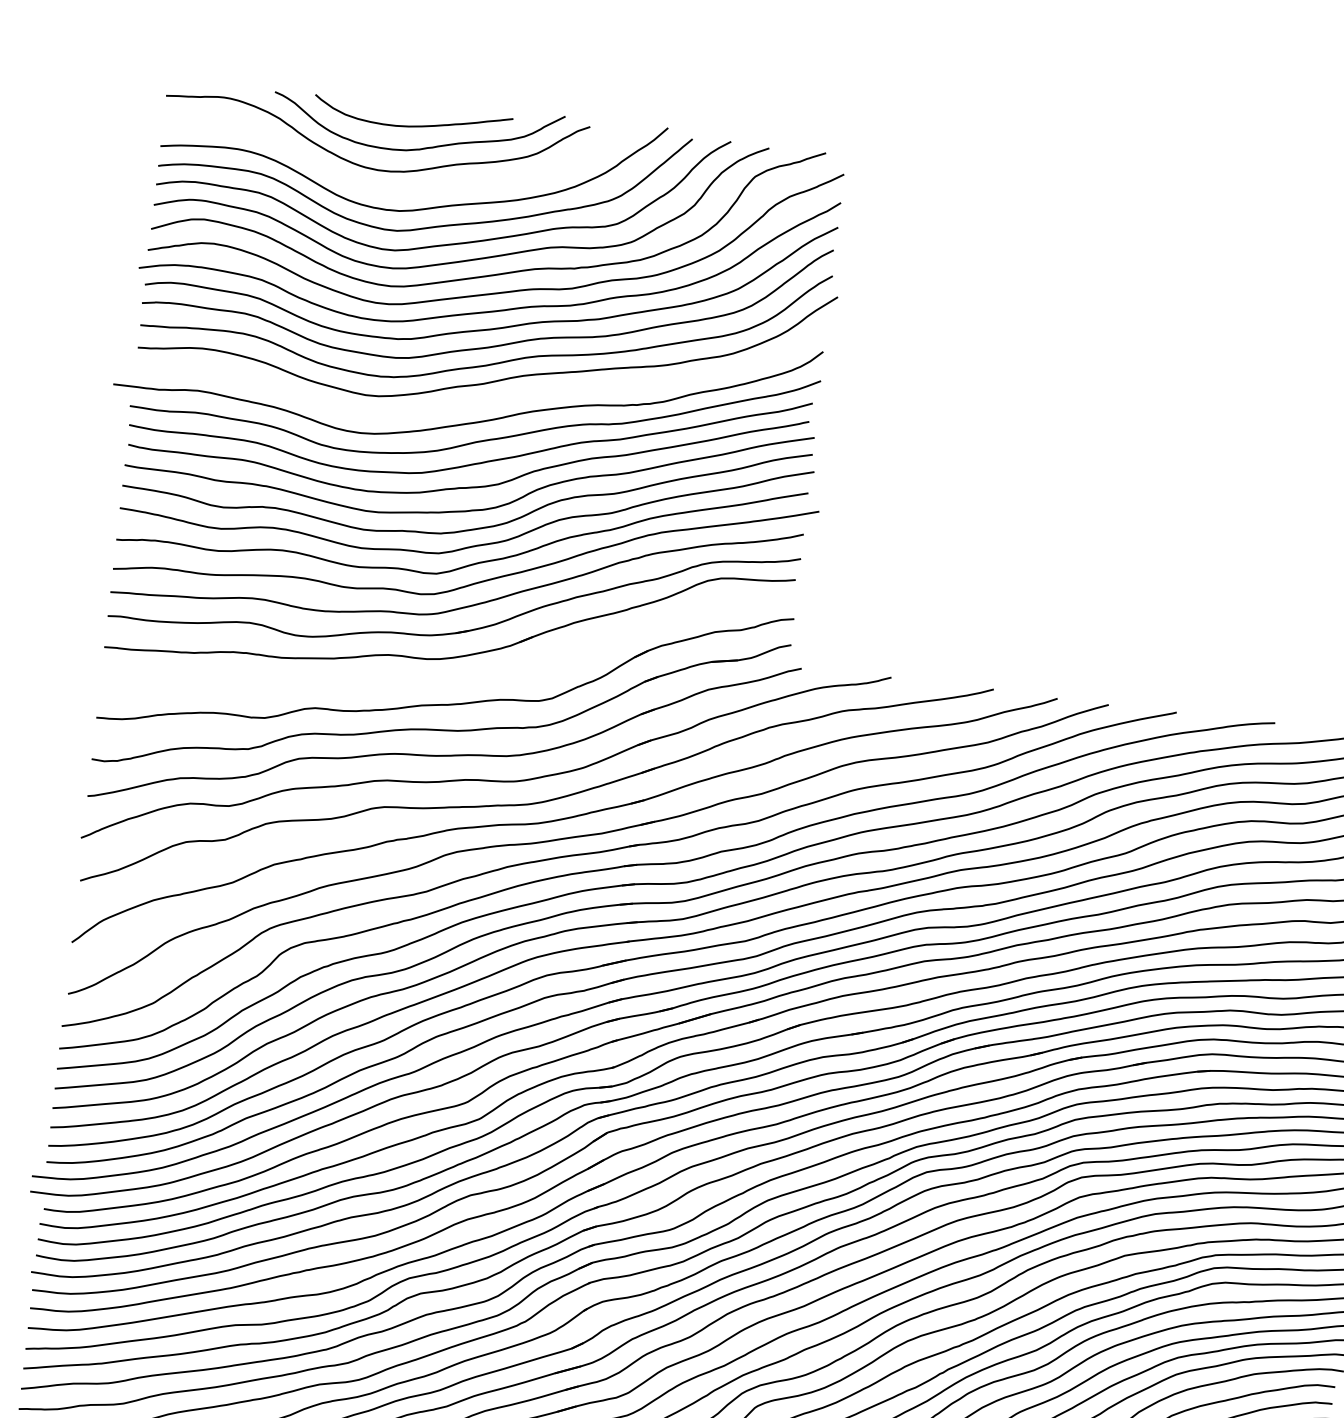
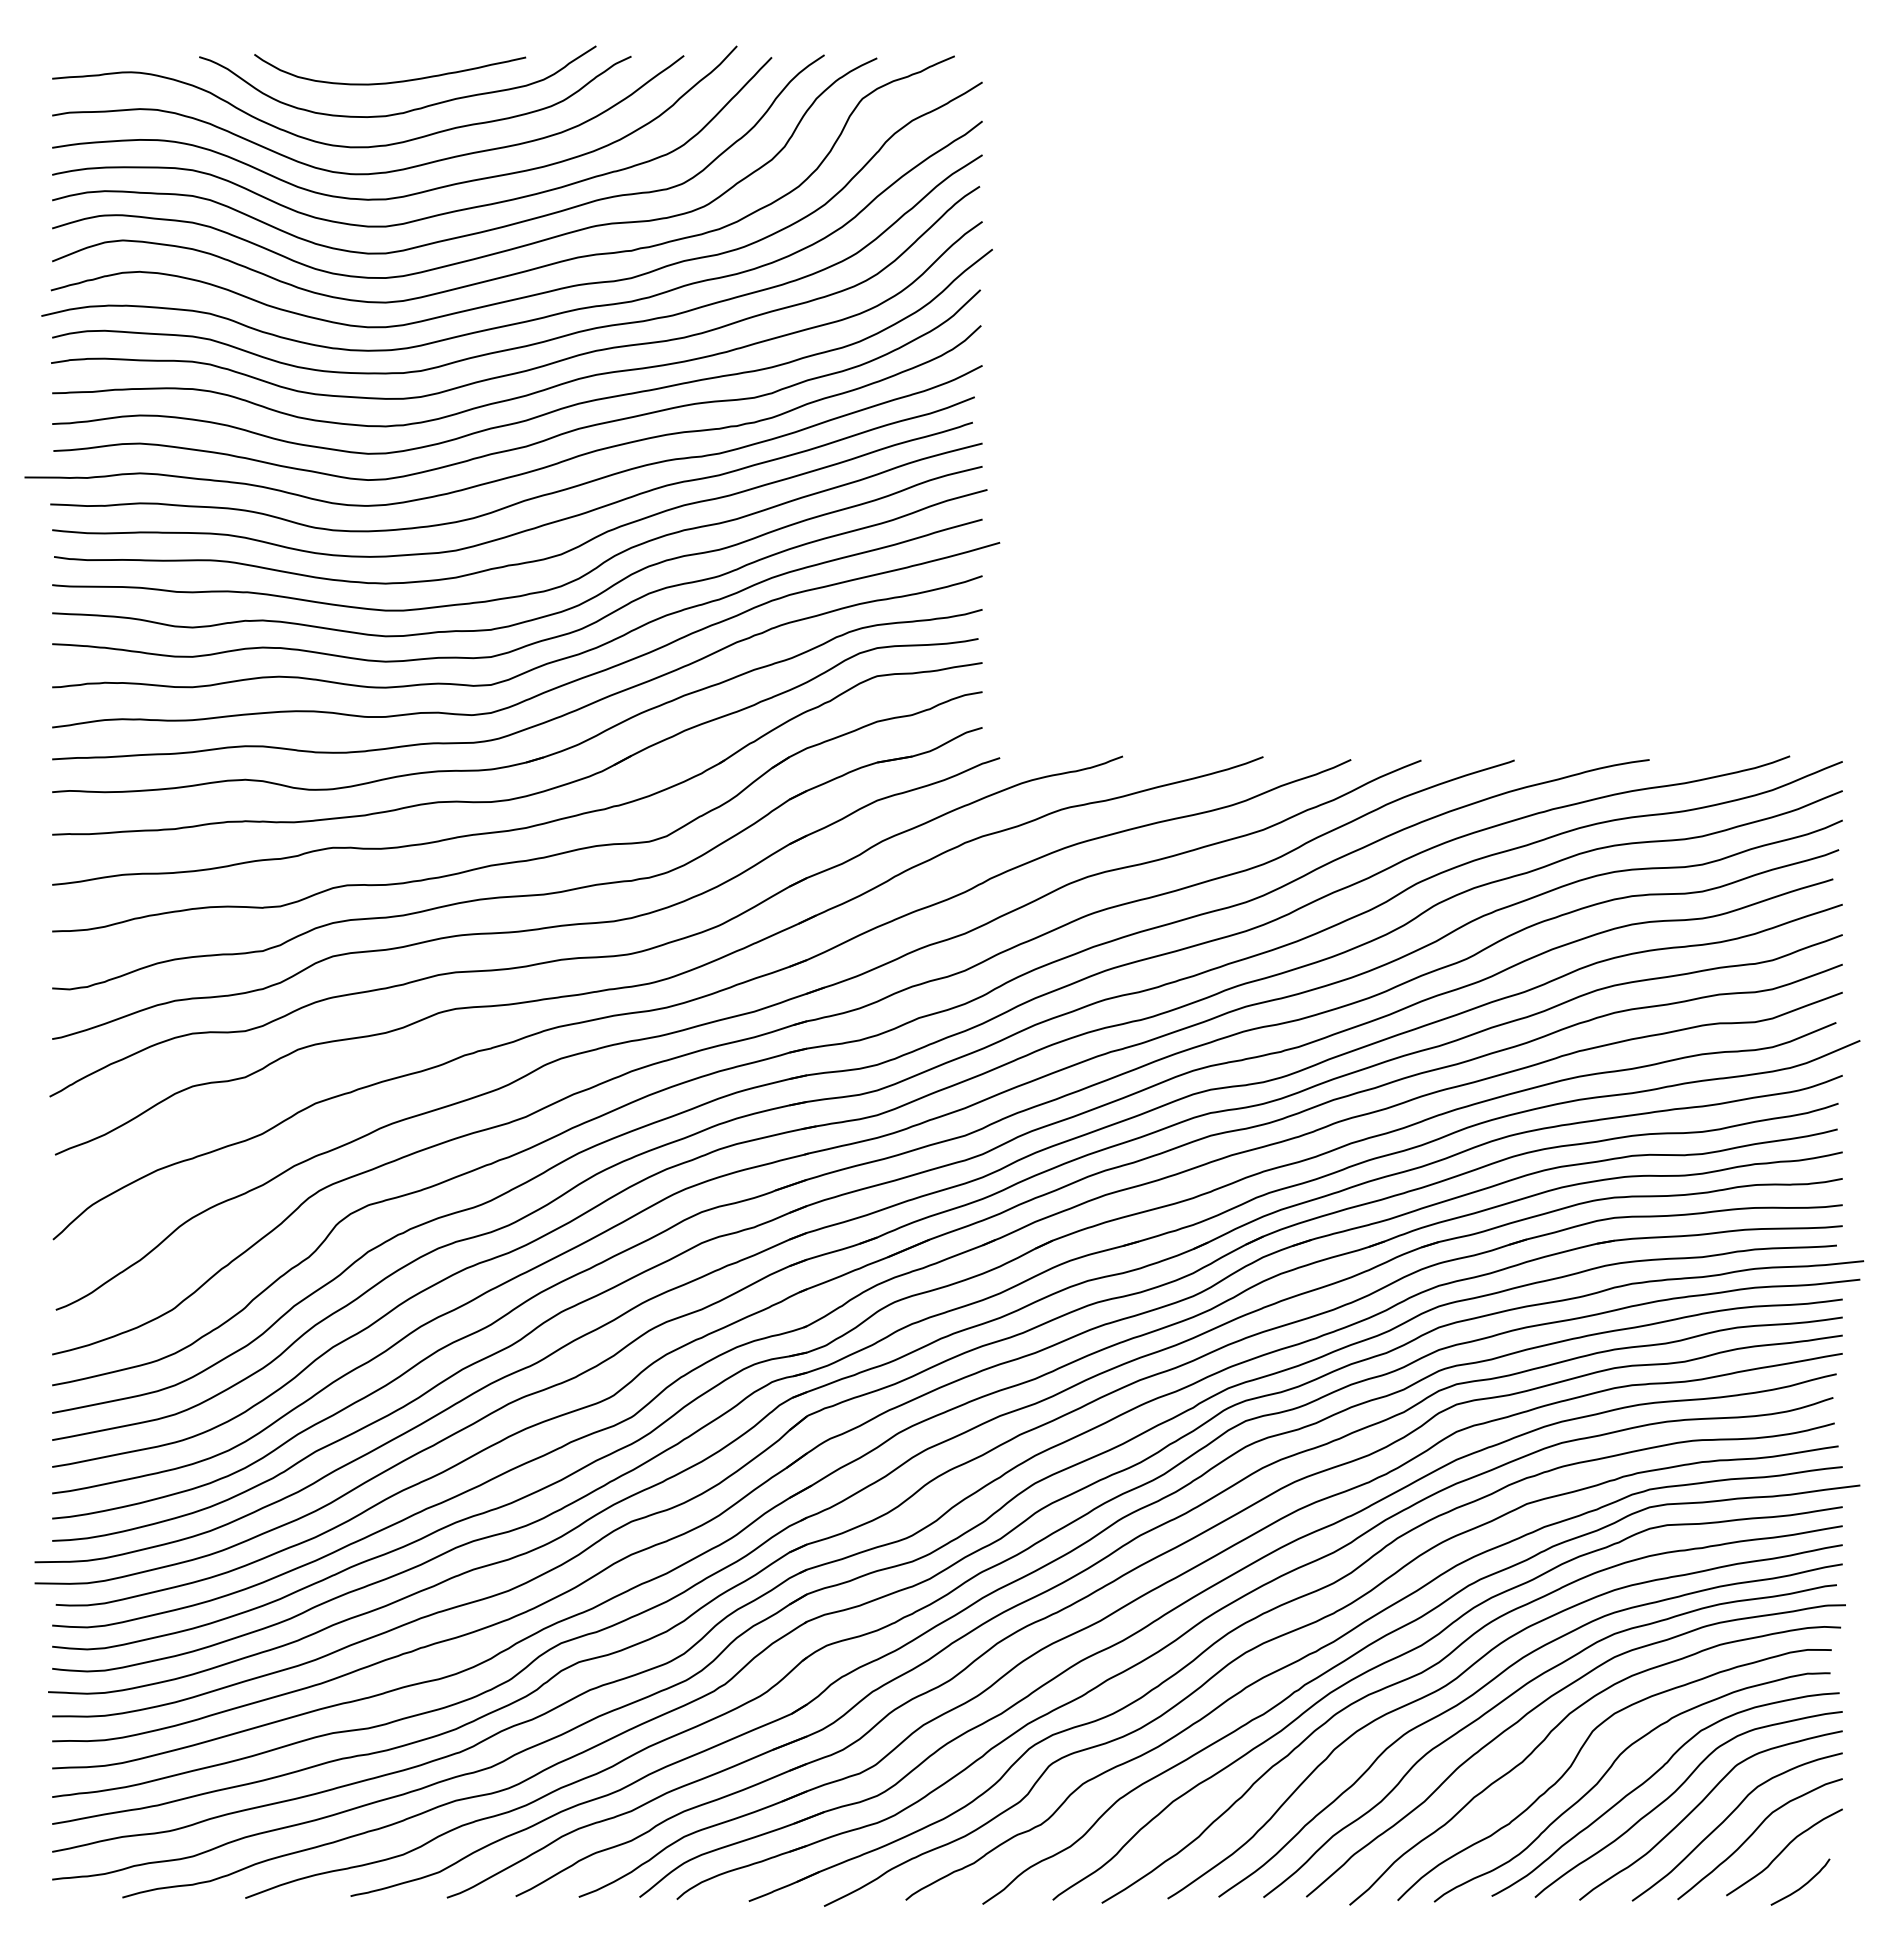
curve: (391, 190) -> (372, 172), added
curve: (488, 400) -> (534, 442), added
part: (453, 679) -> (530, 825), added

